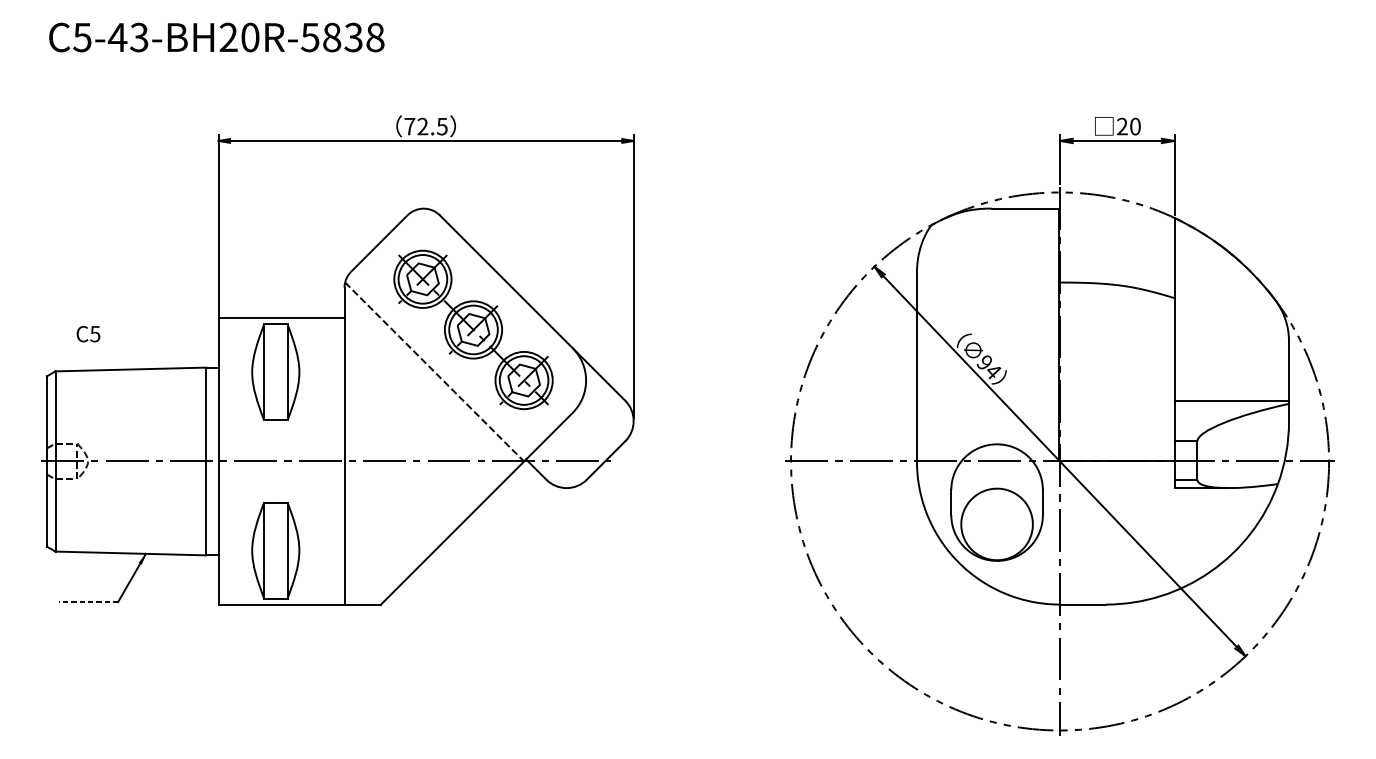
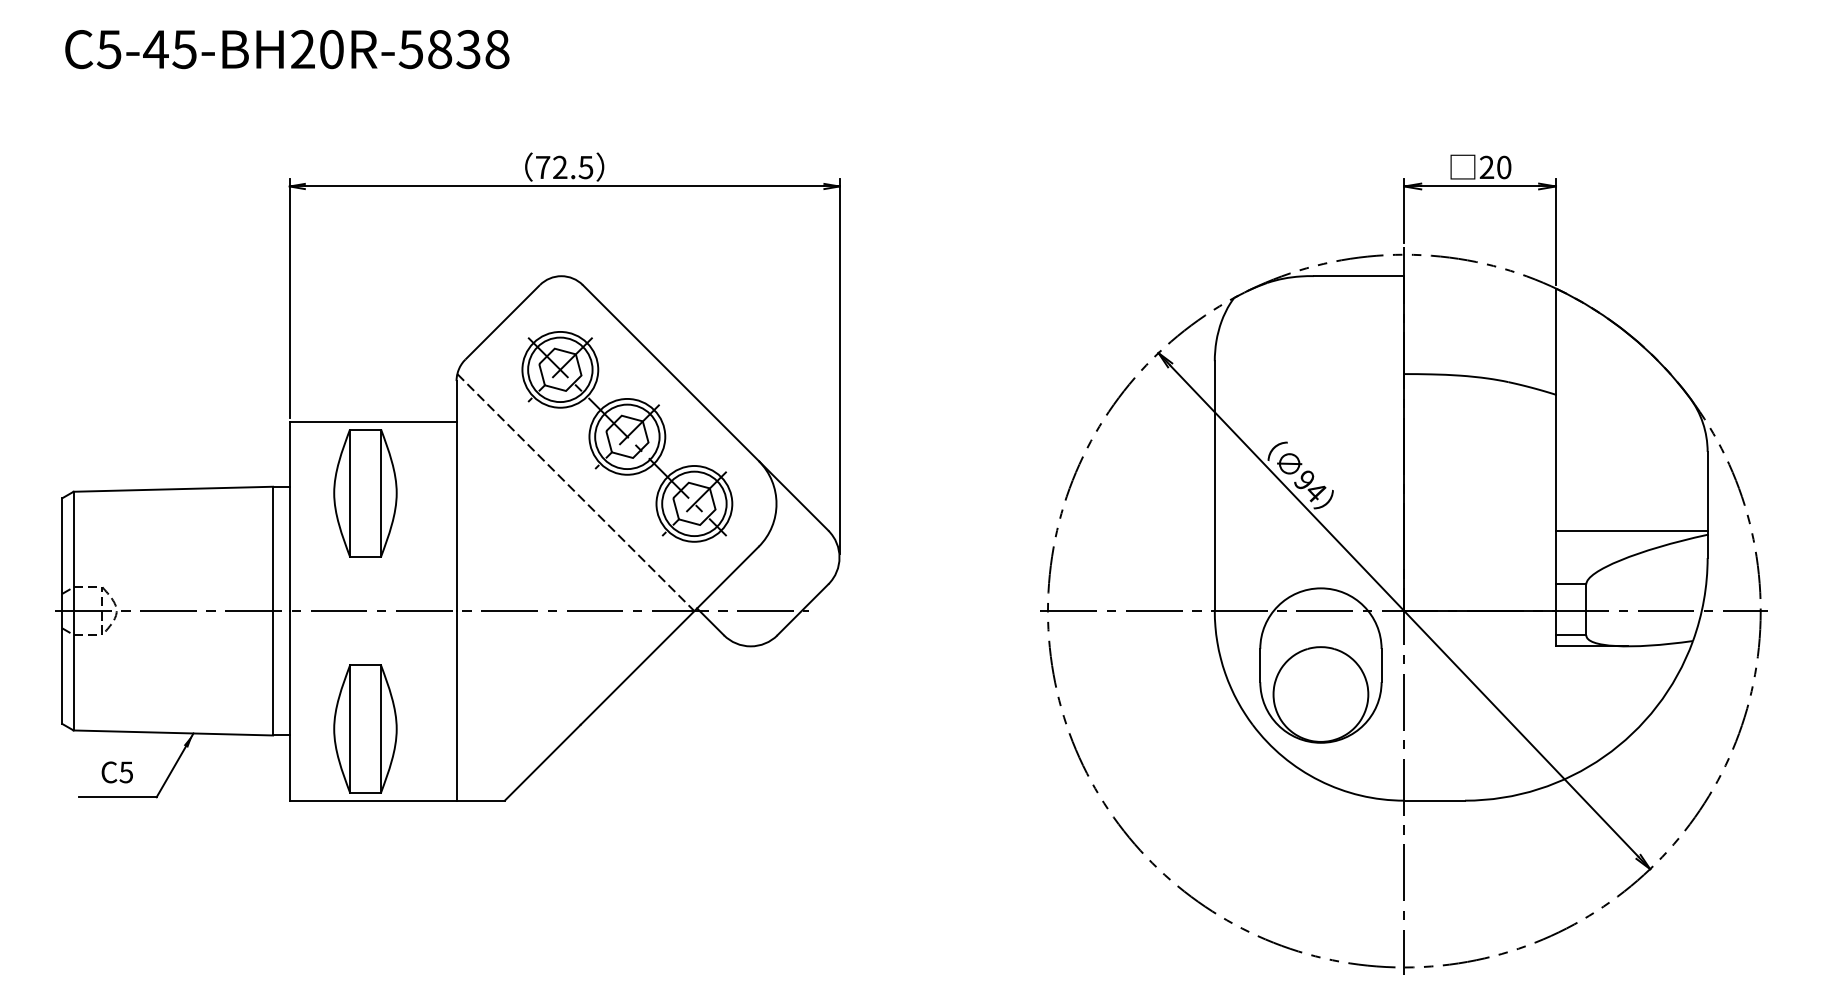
text: (139, 37) -> (184, 49), C5-43-BH20R-5838 -> C5-45-BH20R-5838
text: (87, 334) -> (116, 772), moved
line: (88, 602) -> (117, 797), dashed -> solid

